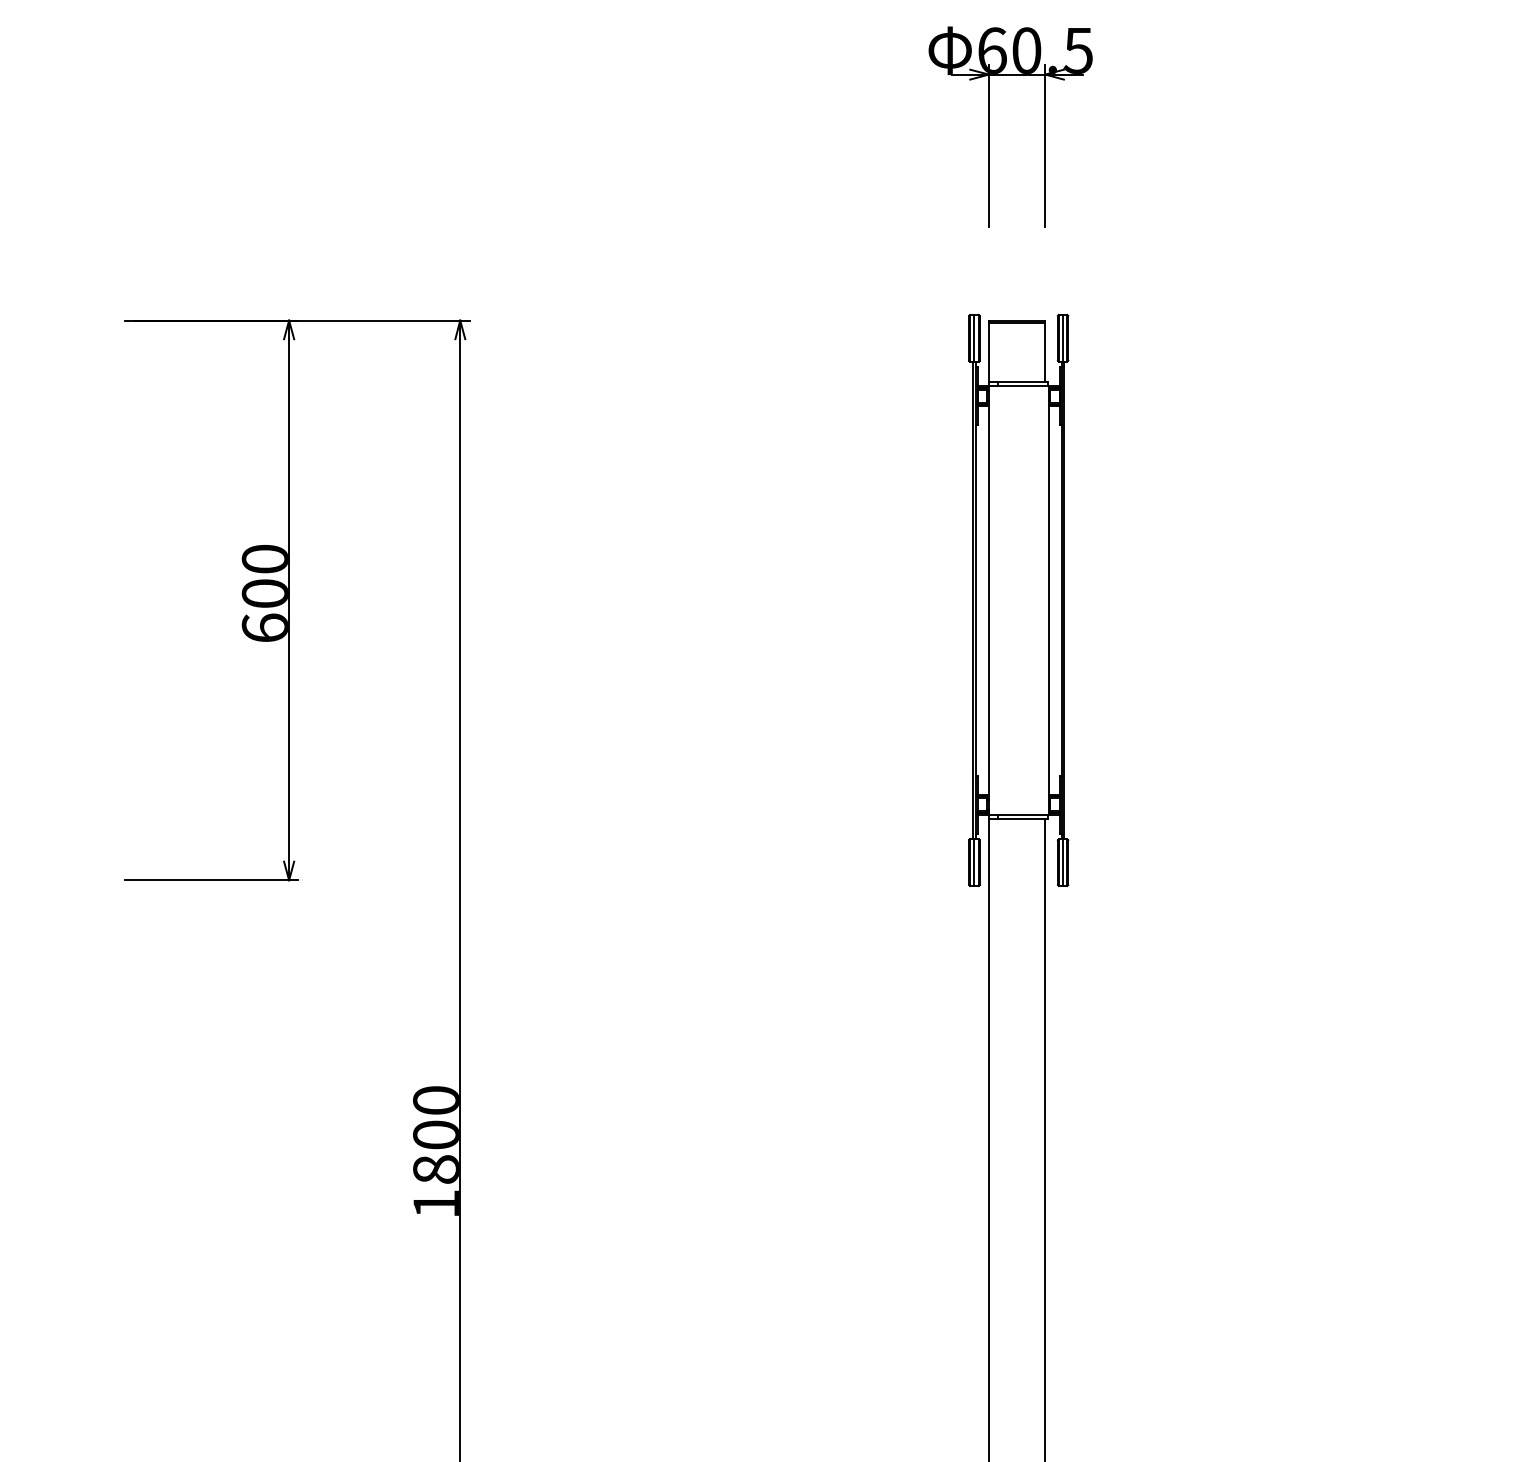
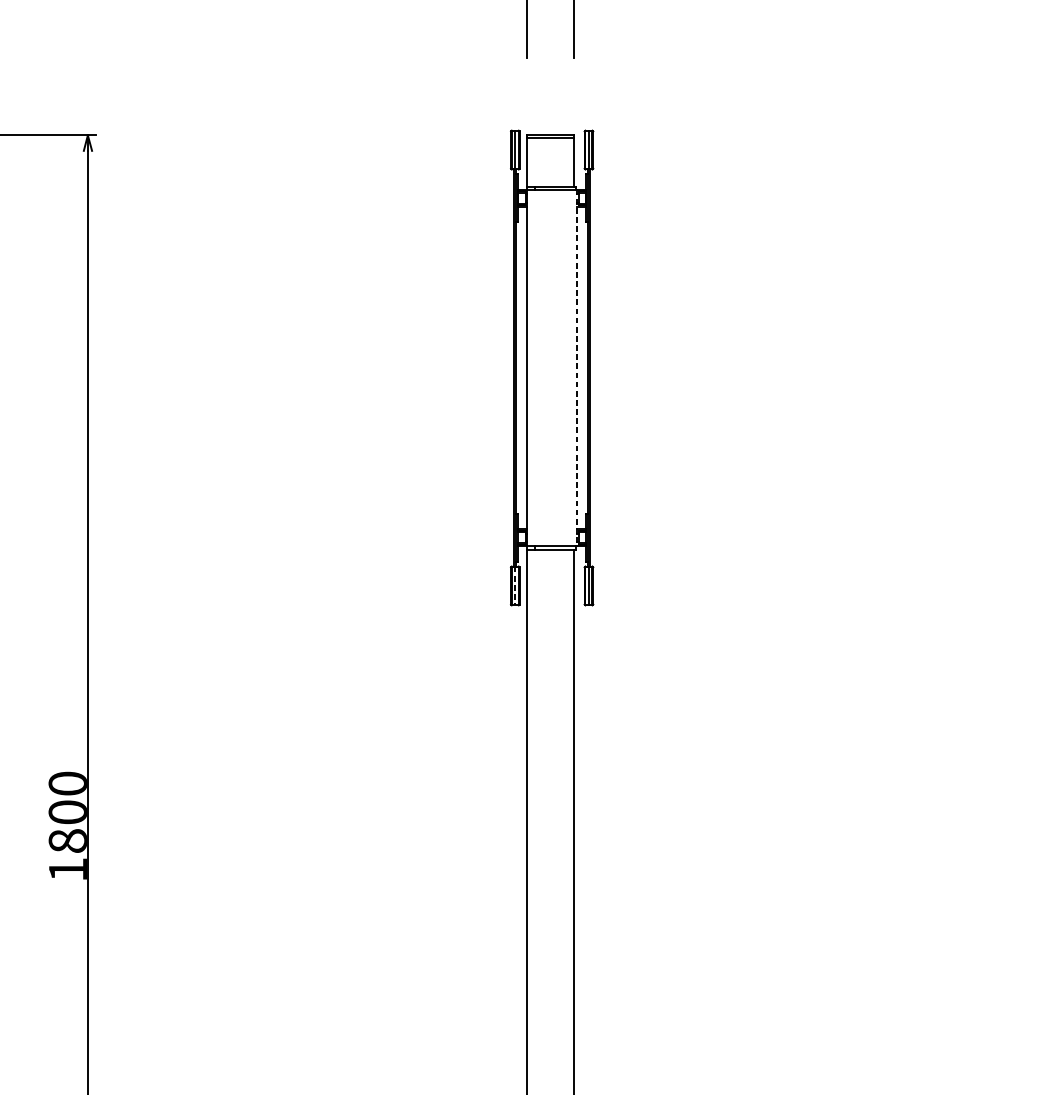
line: (1048, 600) -> (576, 368), solid -> dashed
line: (974, 863) -> (515, 586), solid -> dashed

